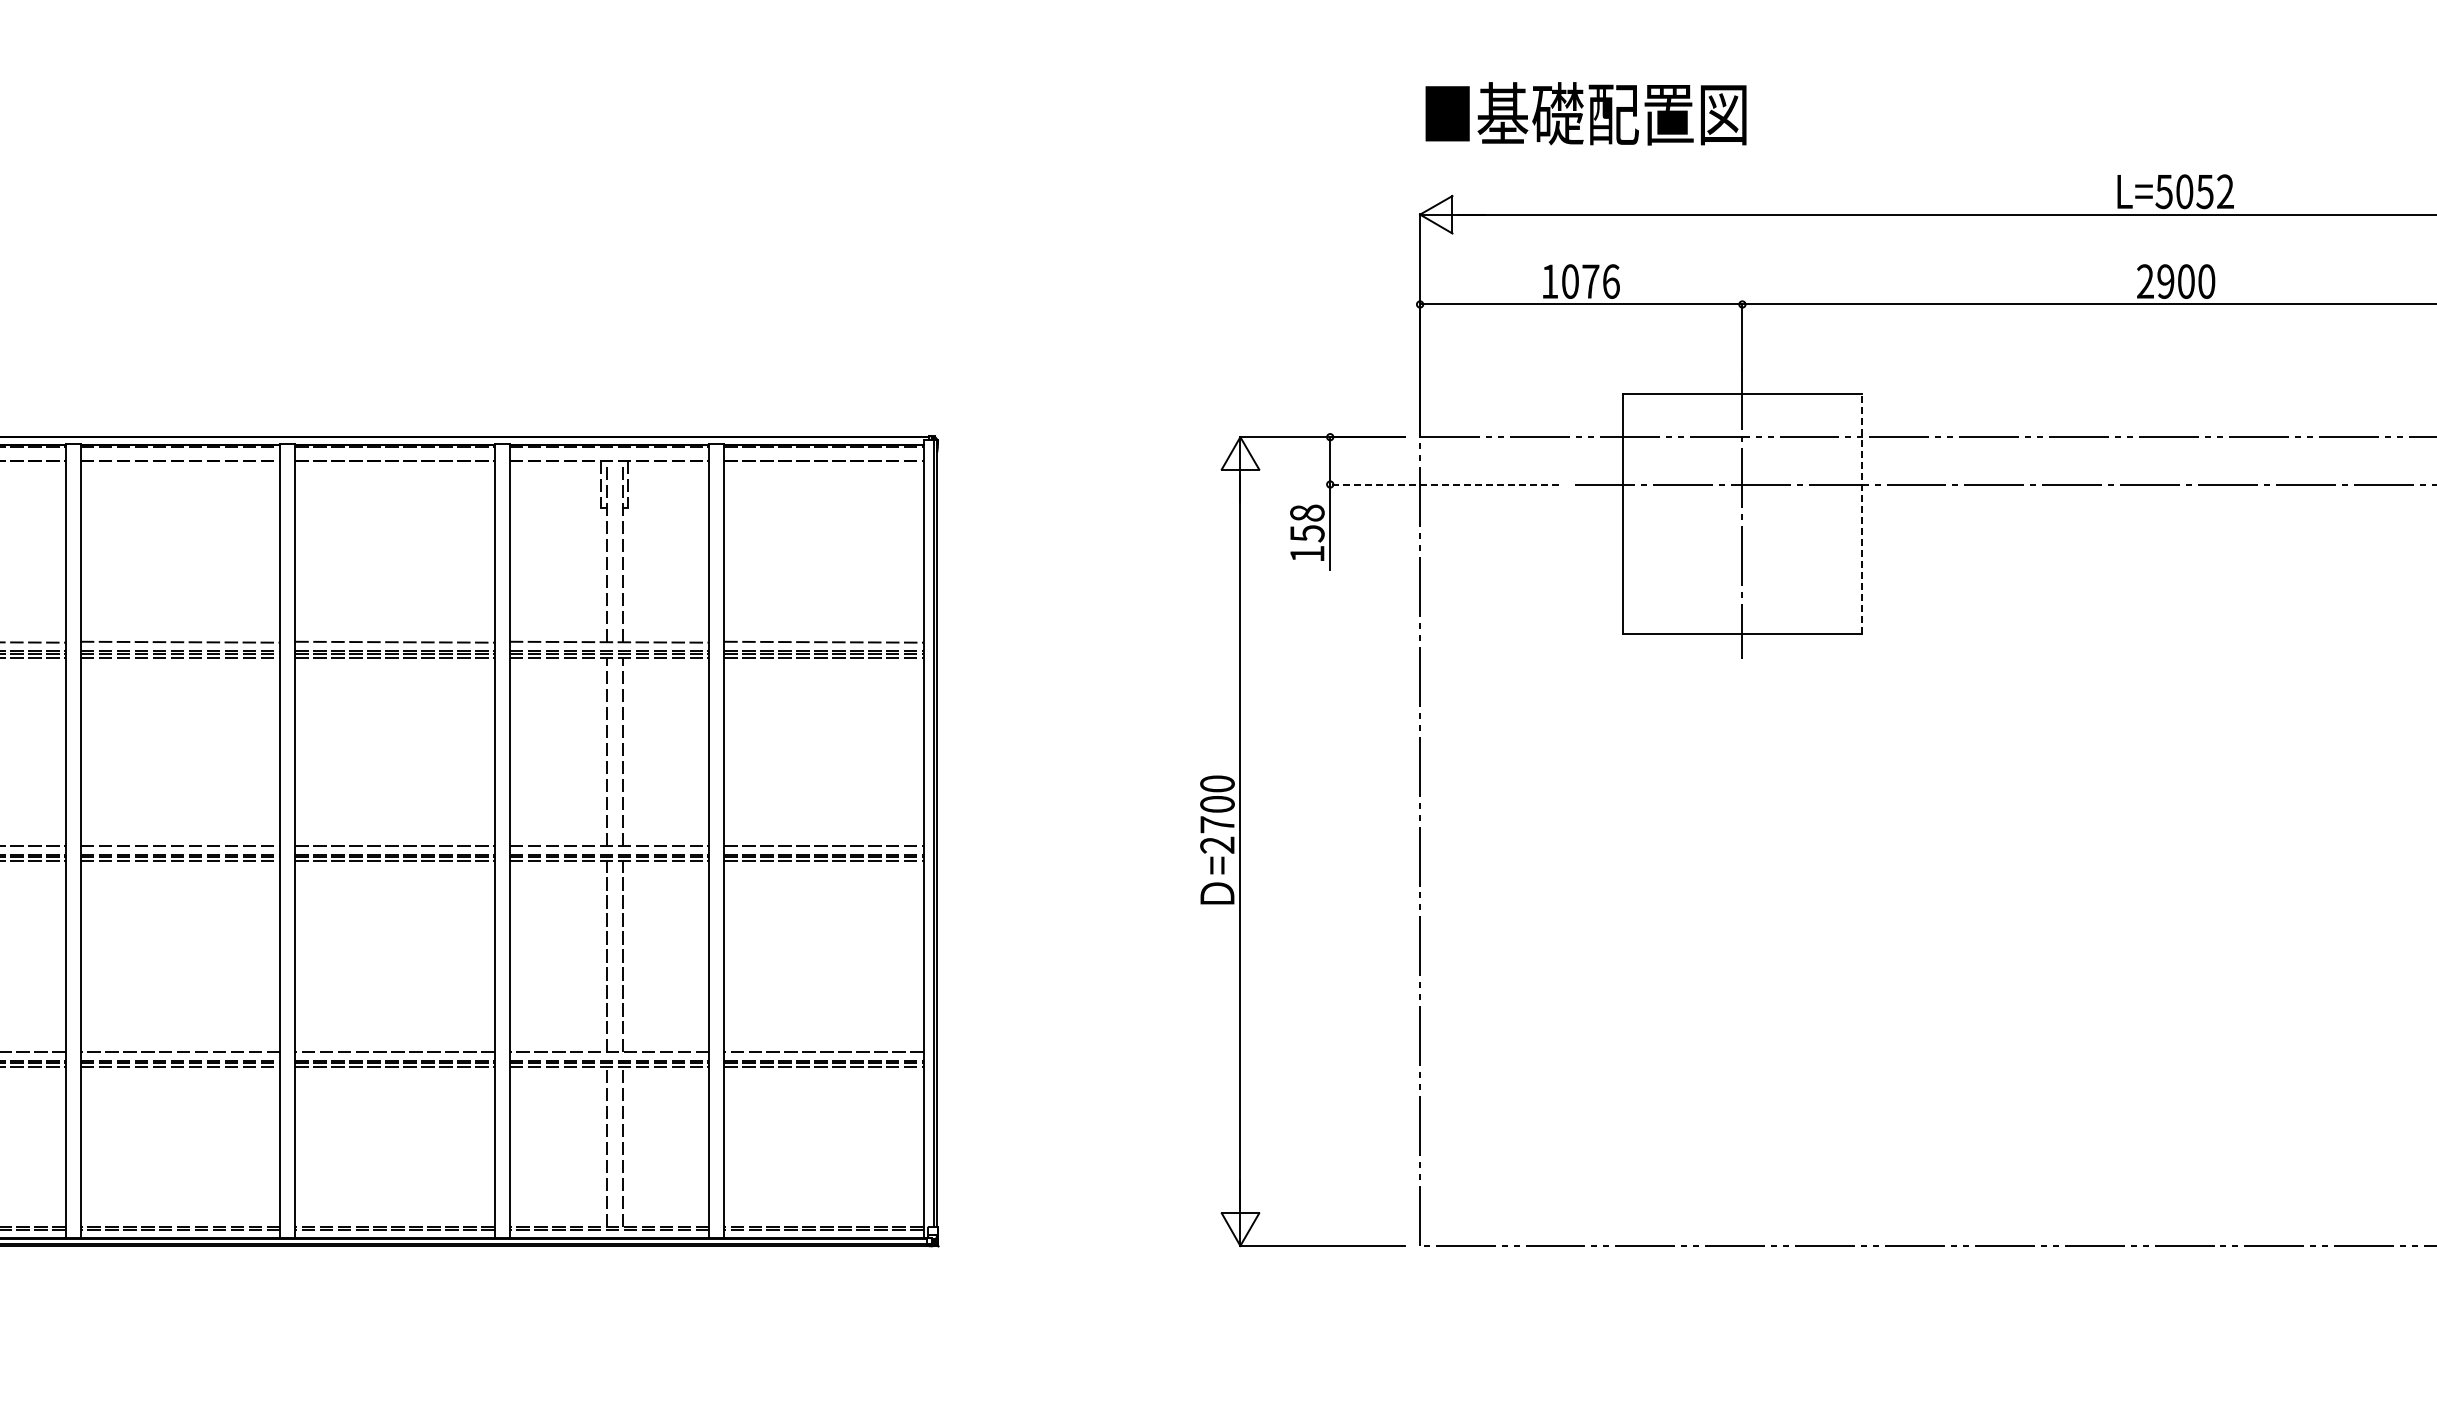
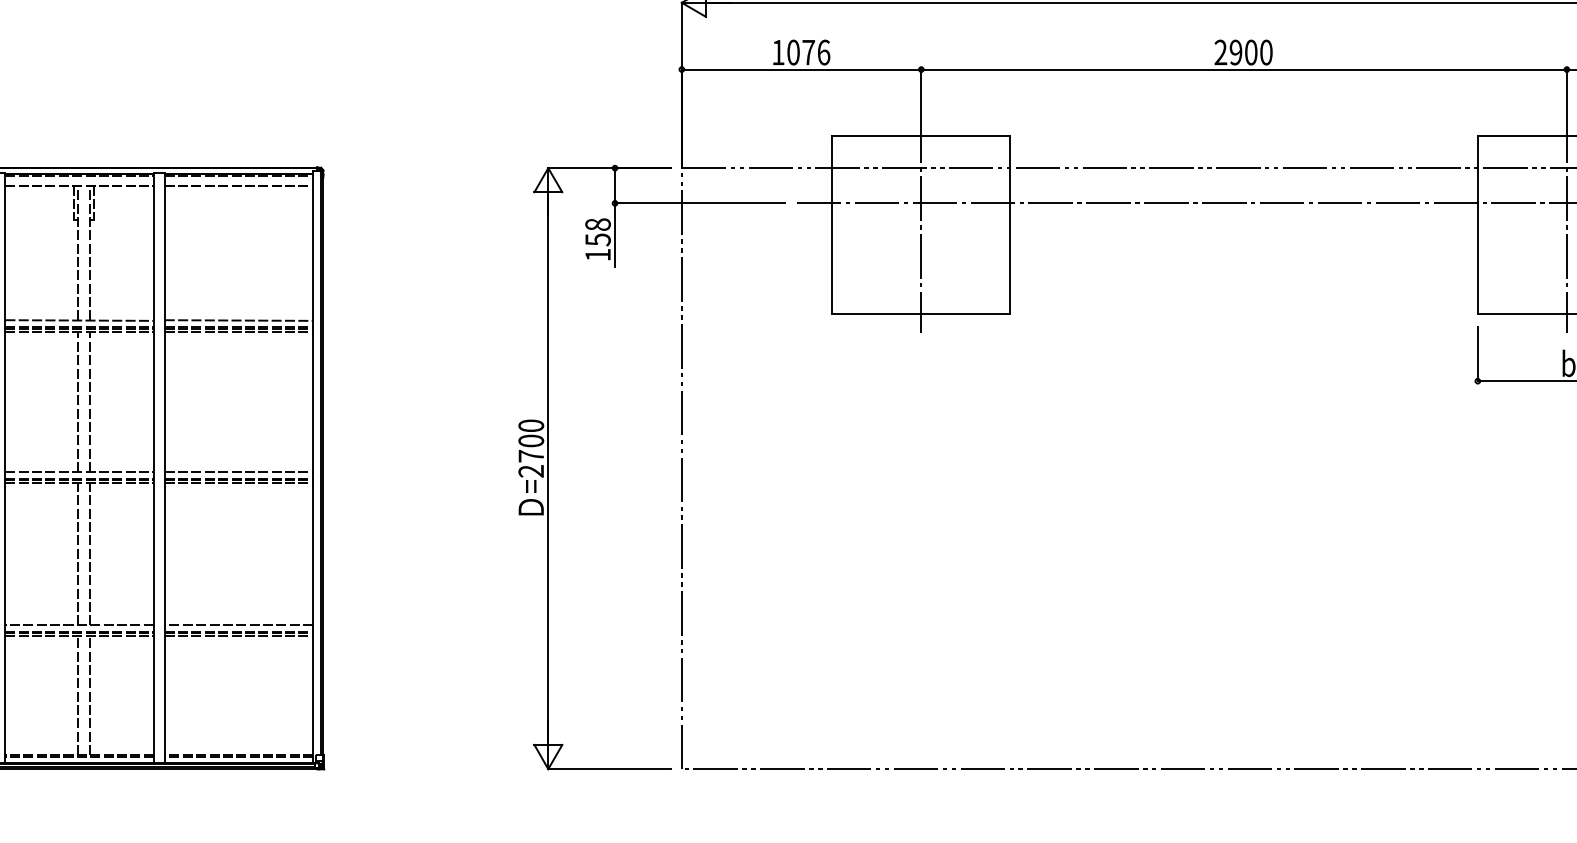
line: (1444, 484) -> (699, 203), dashed -> solid
line: (1862, 514) -> (1010, 225), dashed -> solid

